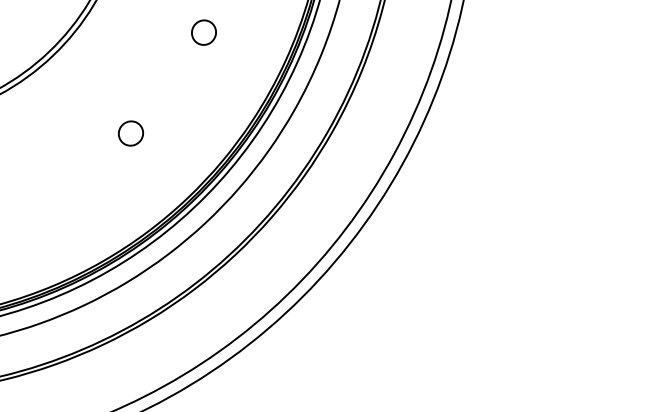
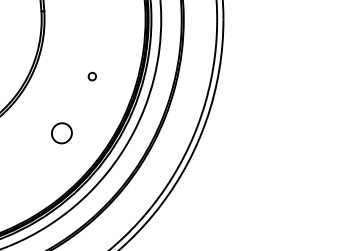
part: (204, 32) -> (92, 76), size x0.6
part: (131, 133) -> (62, 133), size x1.6

